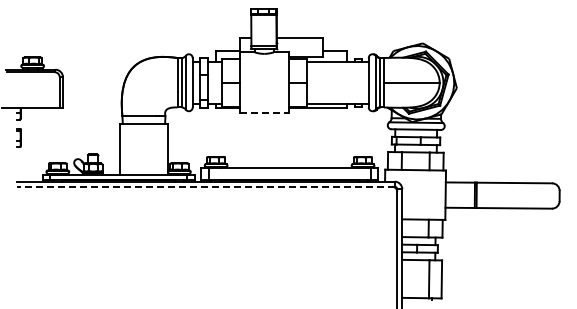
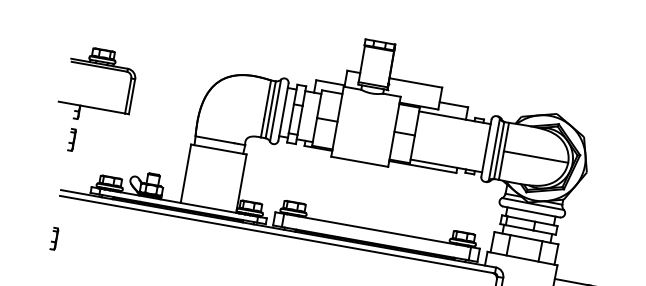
line: (264, 113) -> (359, 162), dashed -> solid
line: (206, 186) -> (278, 234), dashed -> solid
part: (18, 223) -> (53, 238), added

